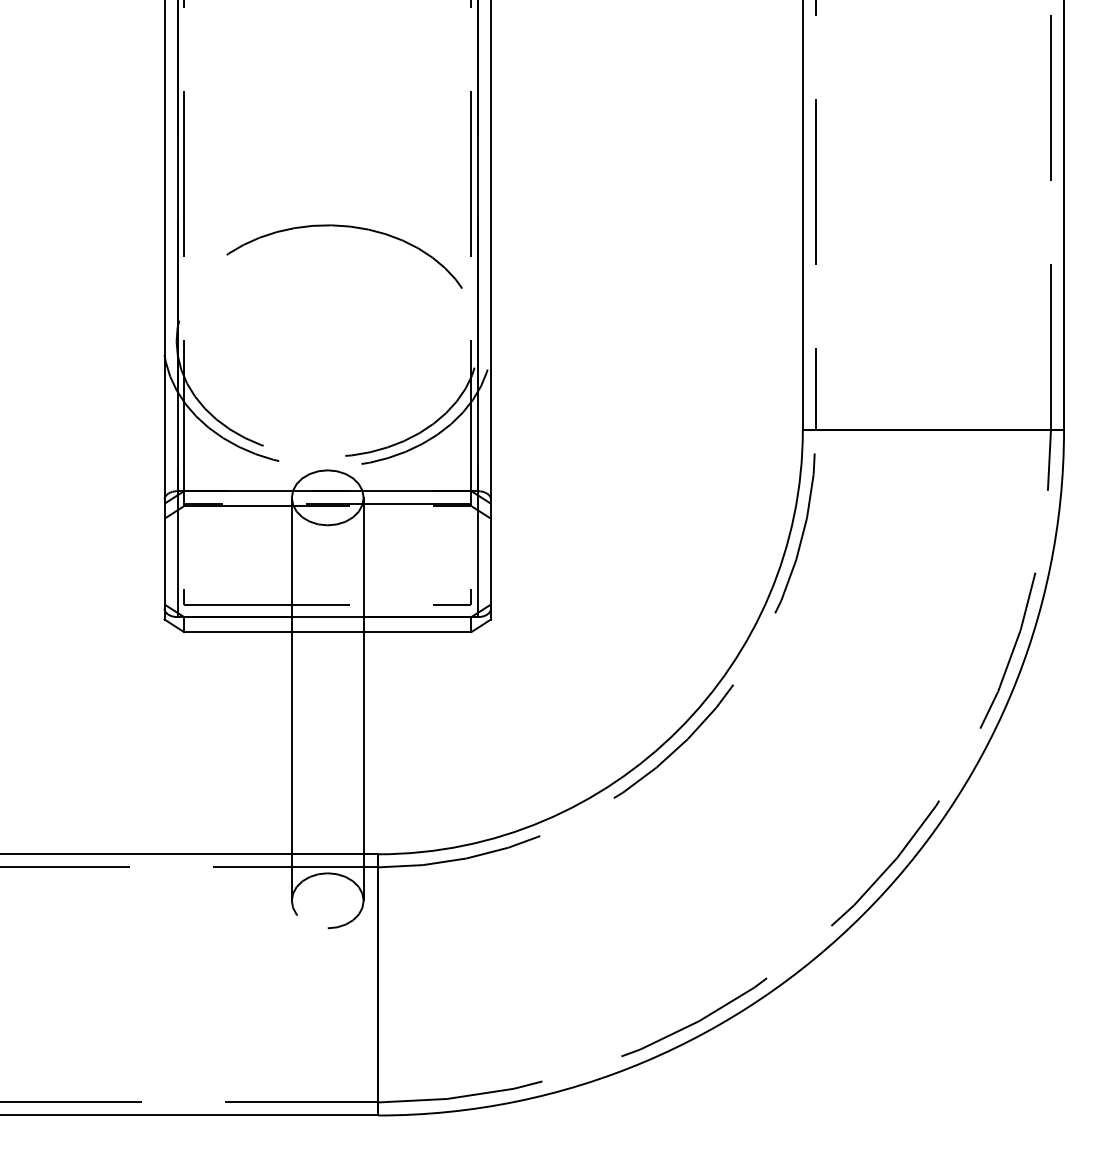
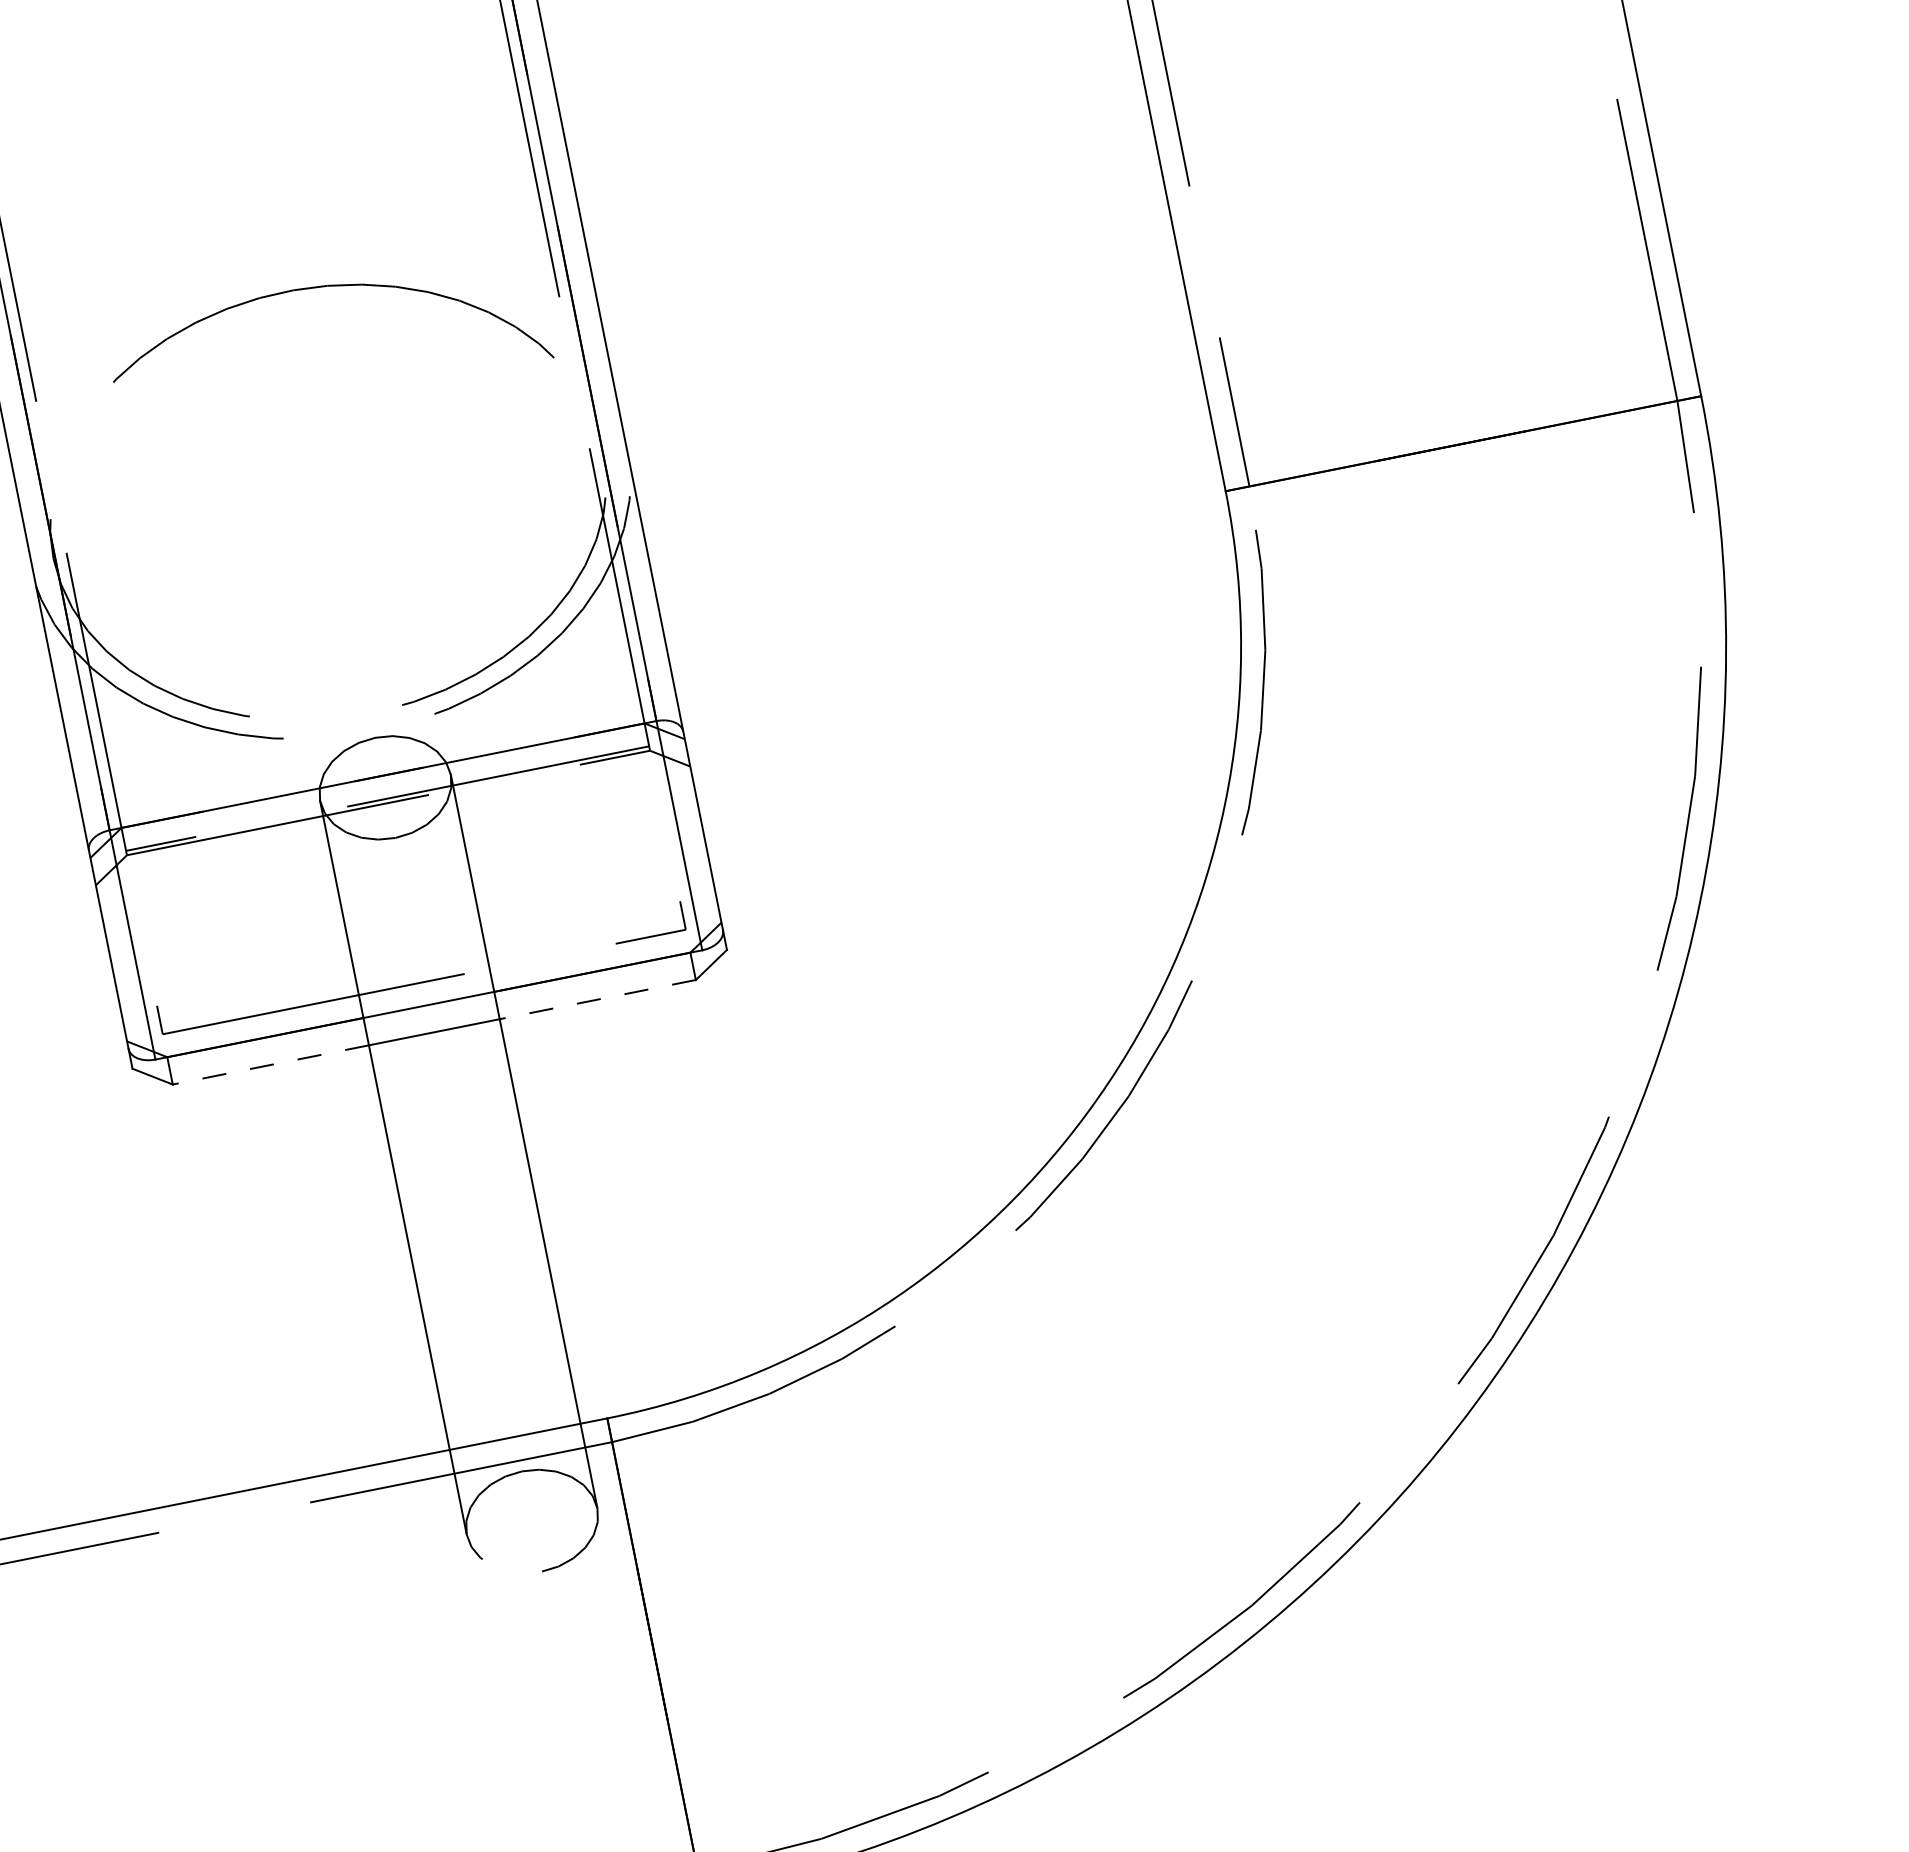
line: (237, 632) -> (270, 1065), solid -> dashed
line: (417, 632) -> (597, 1000), solid -> dashed

